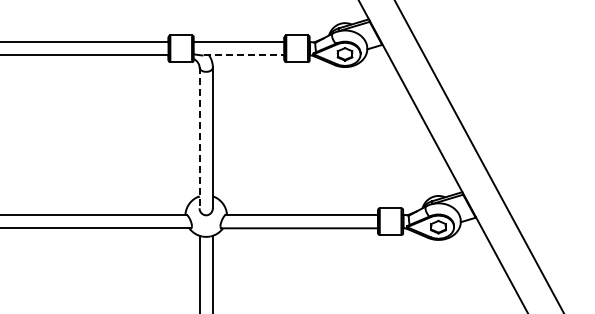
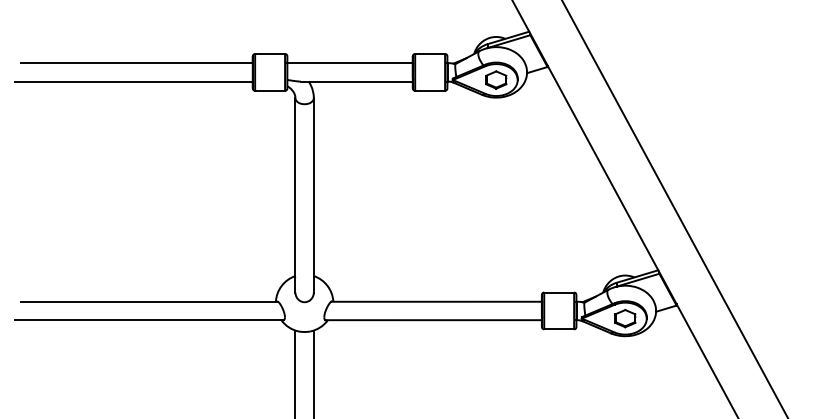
line: (244, 55) -> (357, 81), dashed -> solid
line: (199, 138) -> (295, 196), dashed -> solid

